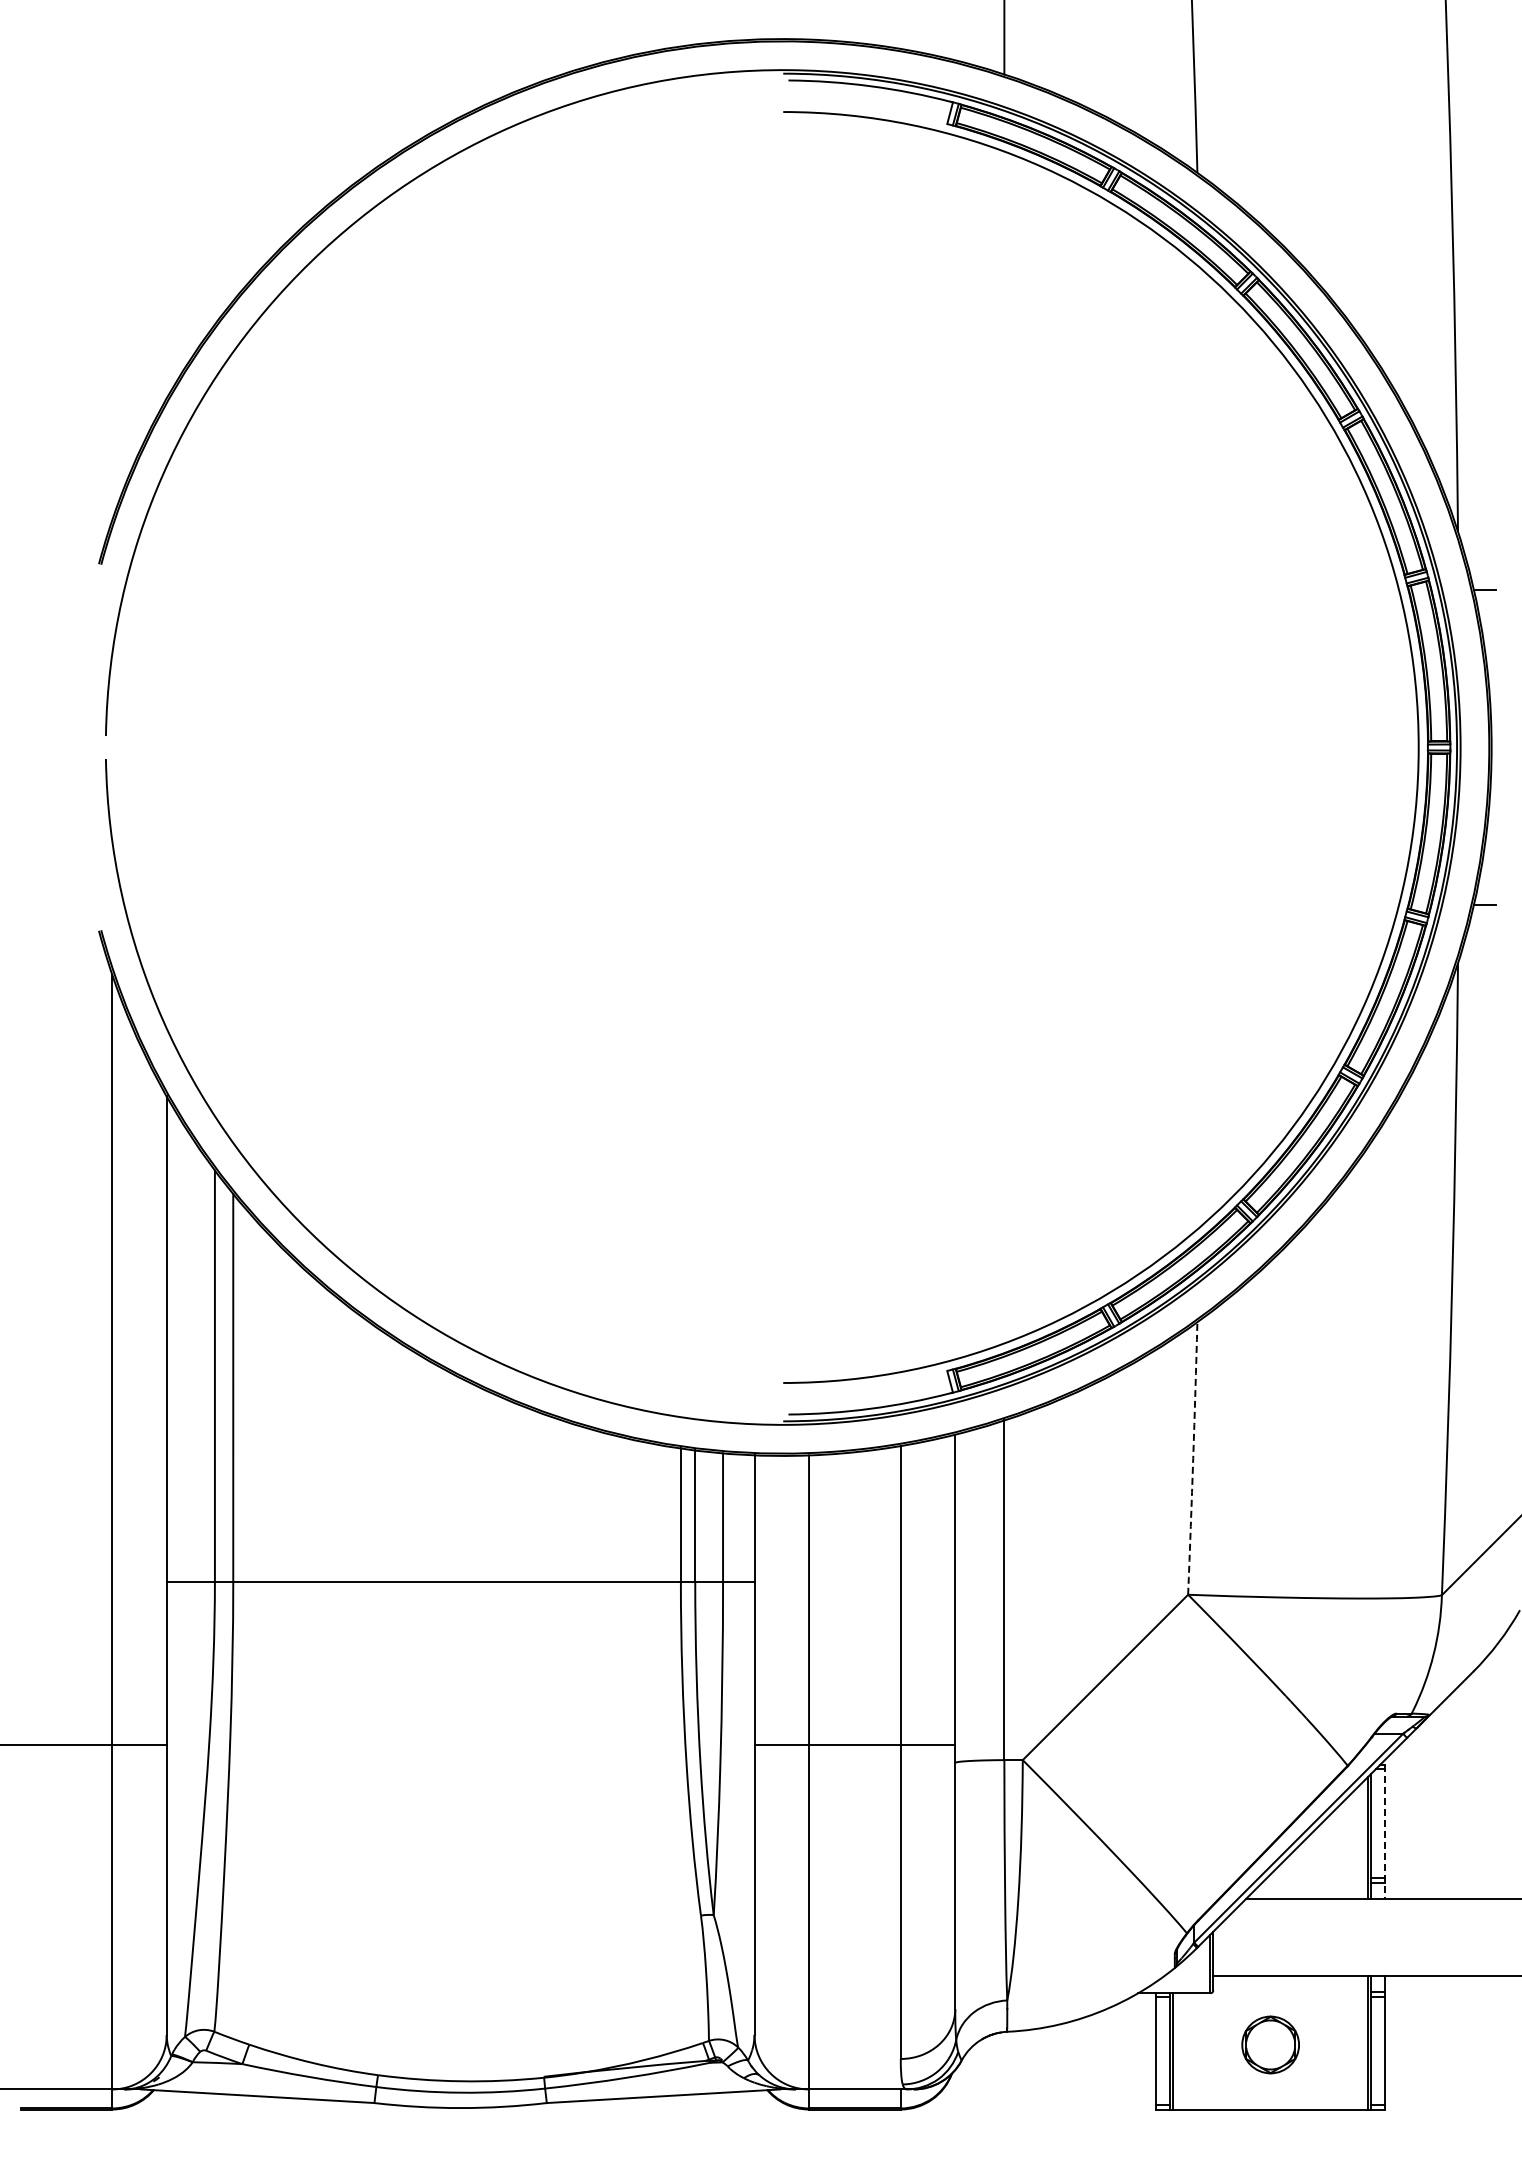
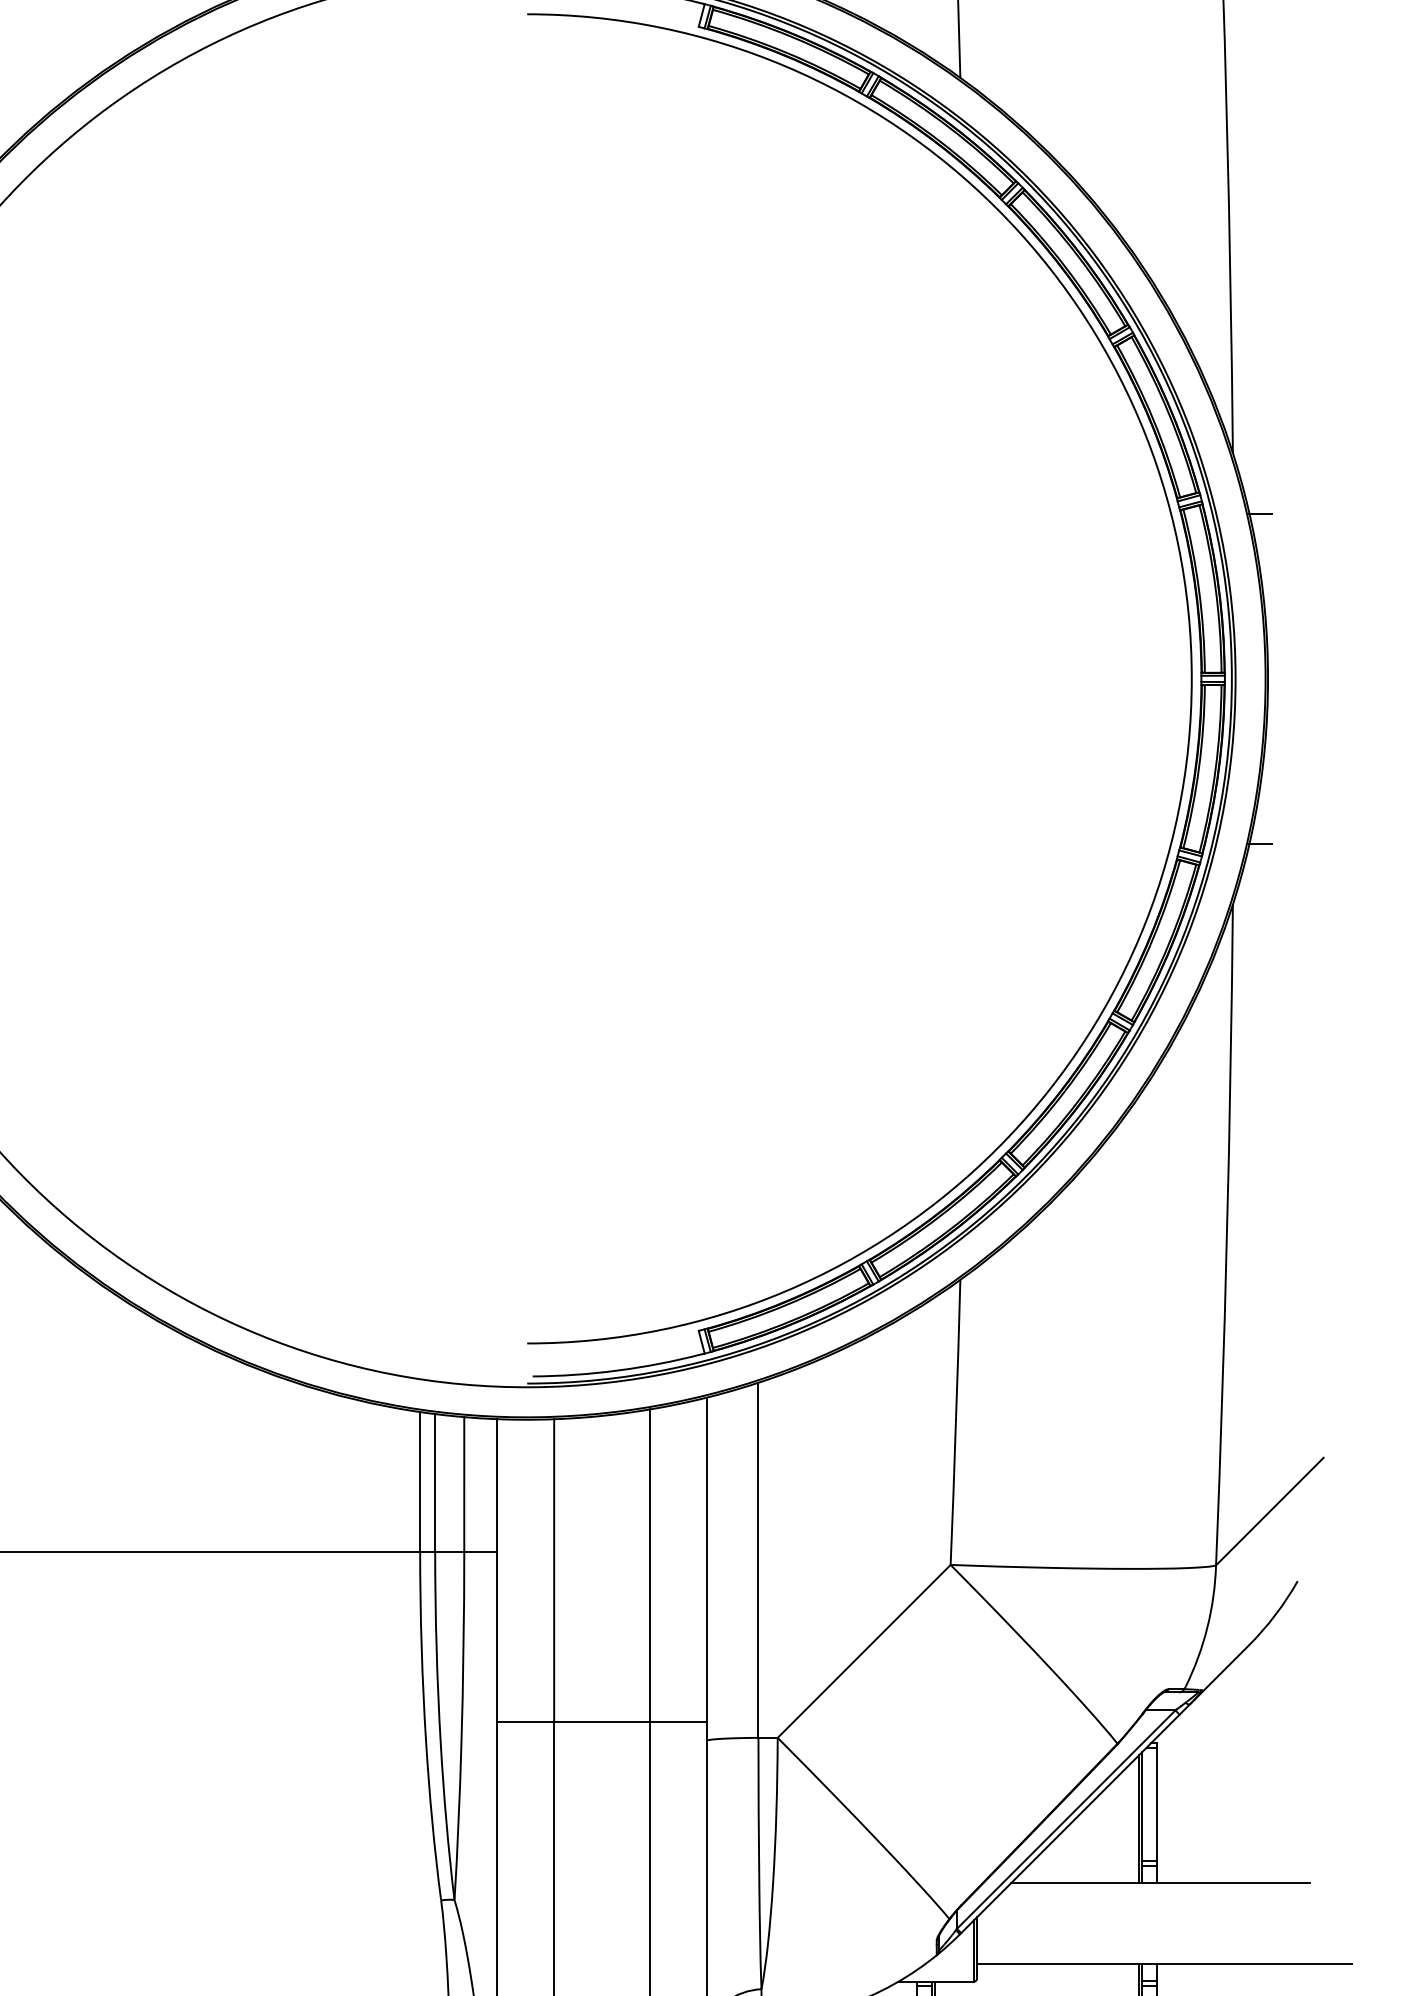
arc: (1193, 1458) -> (956, 1422), dashed -> solid
line: (1385, 1832) -> (1157, 1813), dashed -> solid

